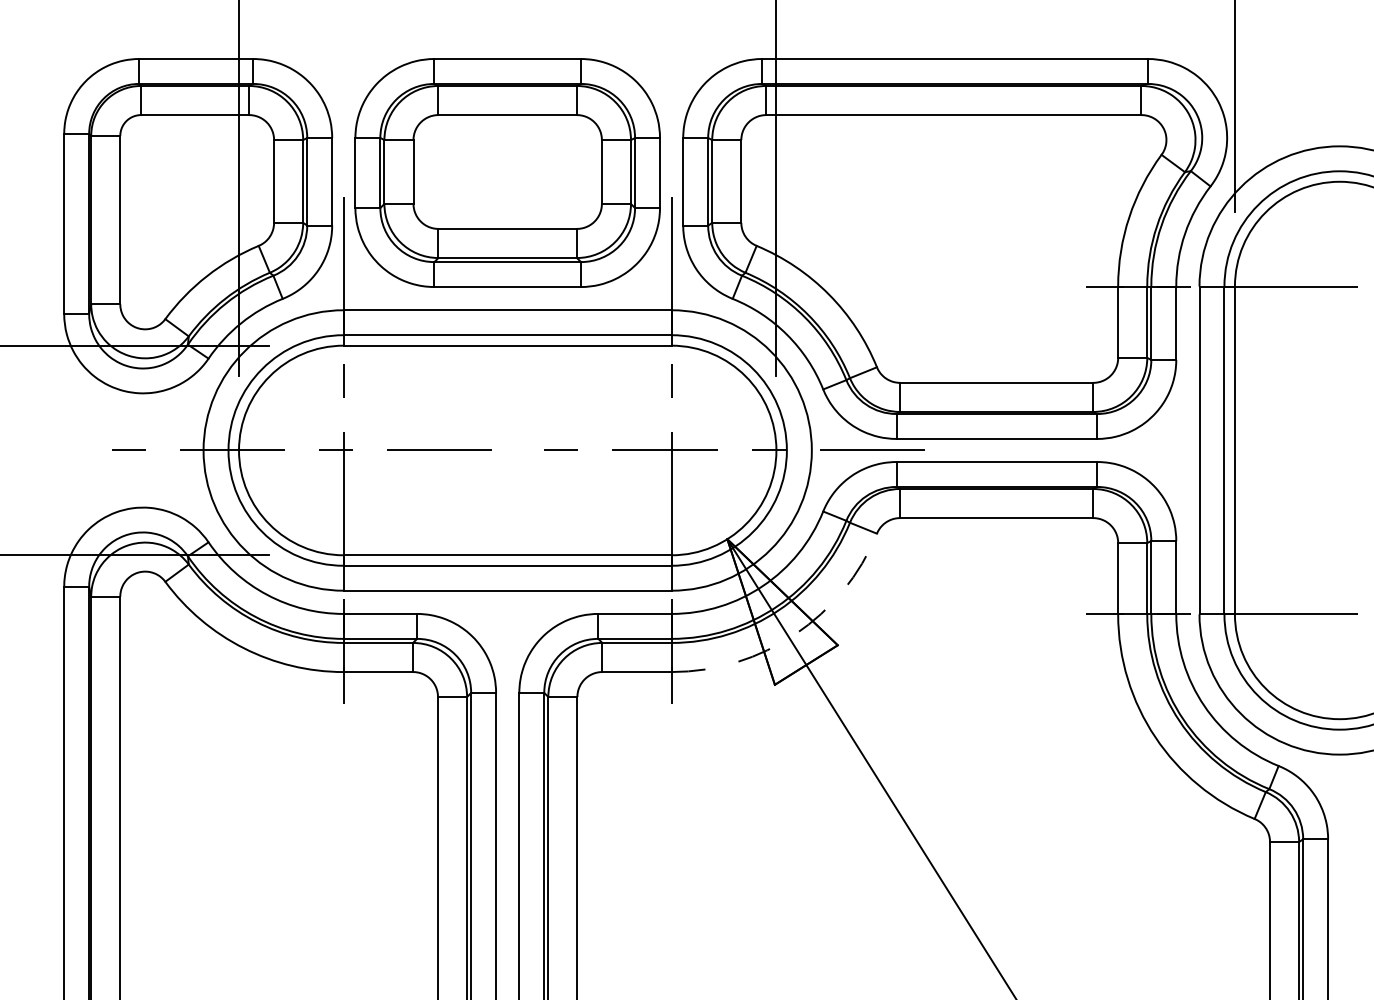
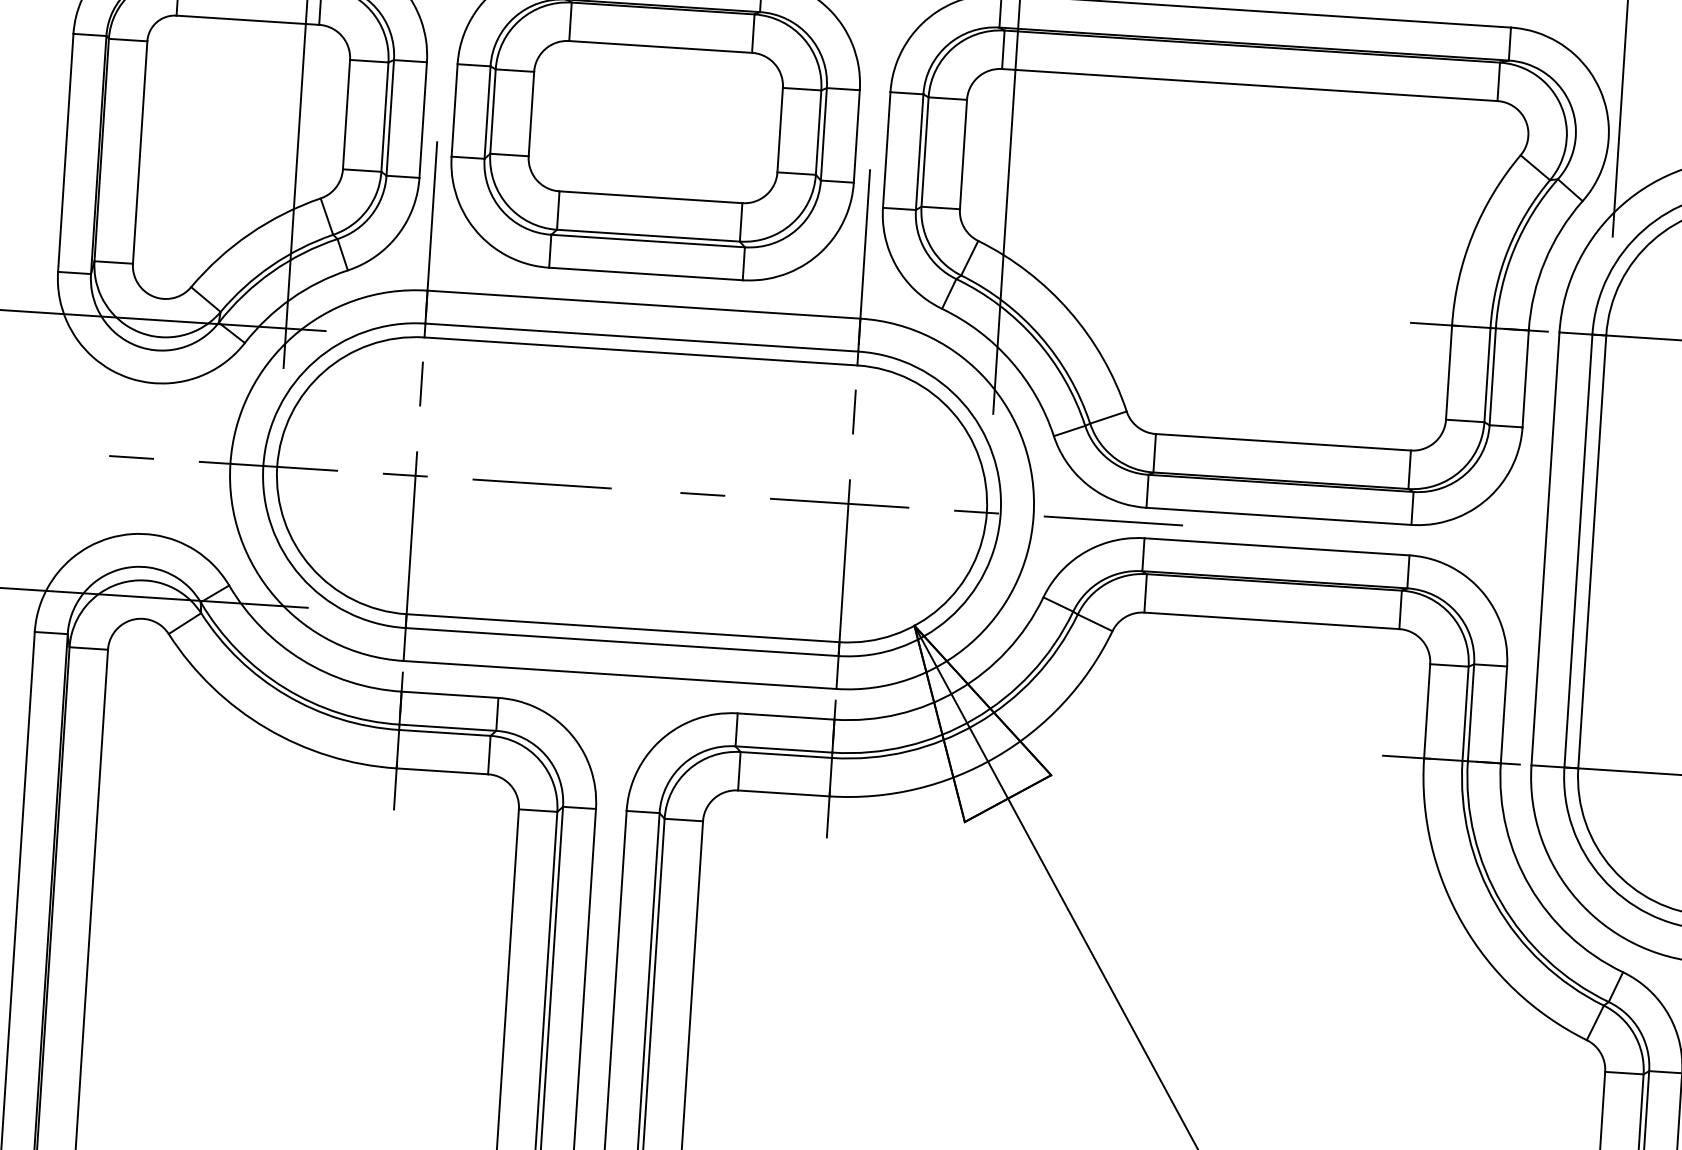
arc: (795, 634) -> (996, 757), dashed -> solid

